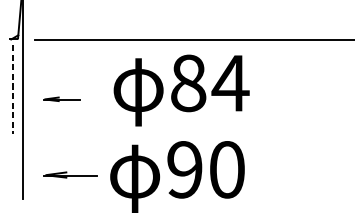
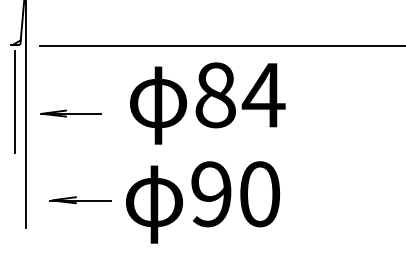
line: (12, 89) -> (14, 102), dashed -> solid
part: (61, 99) -> (70, 113), size x1.43

